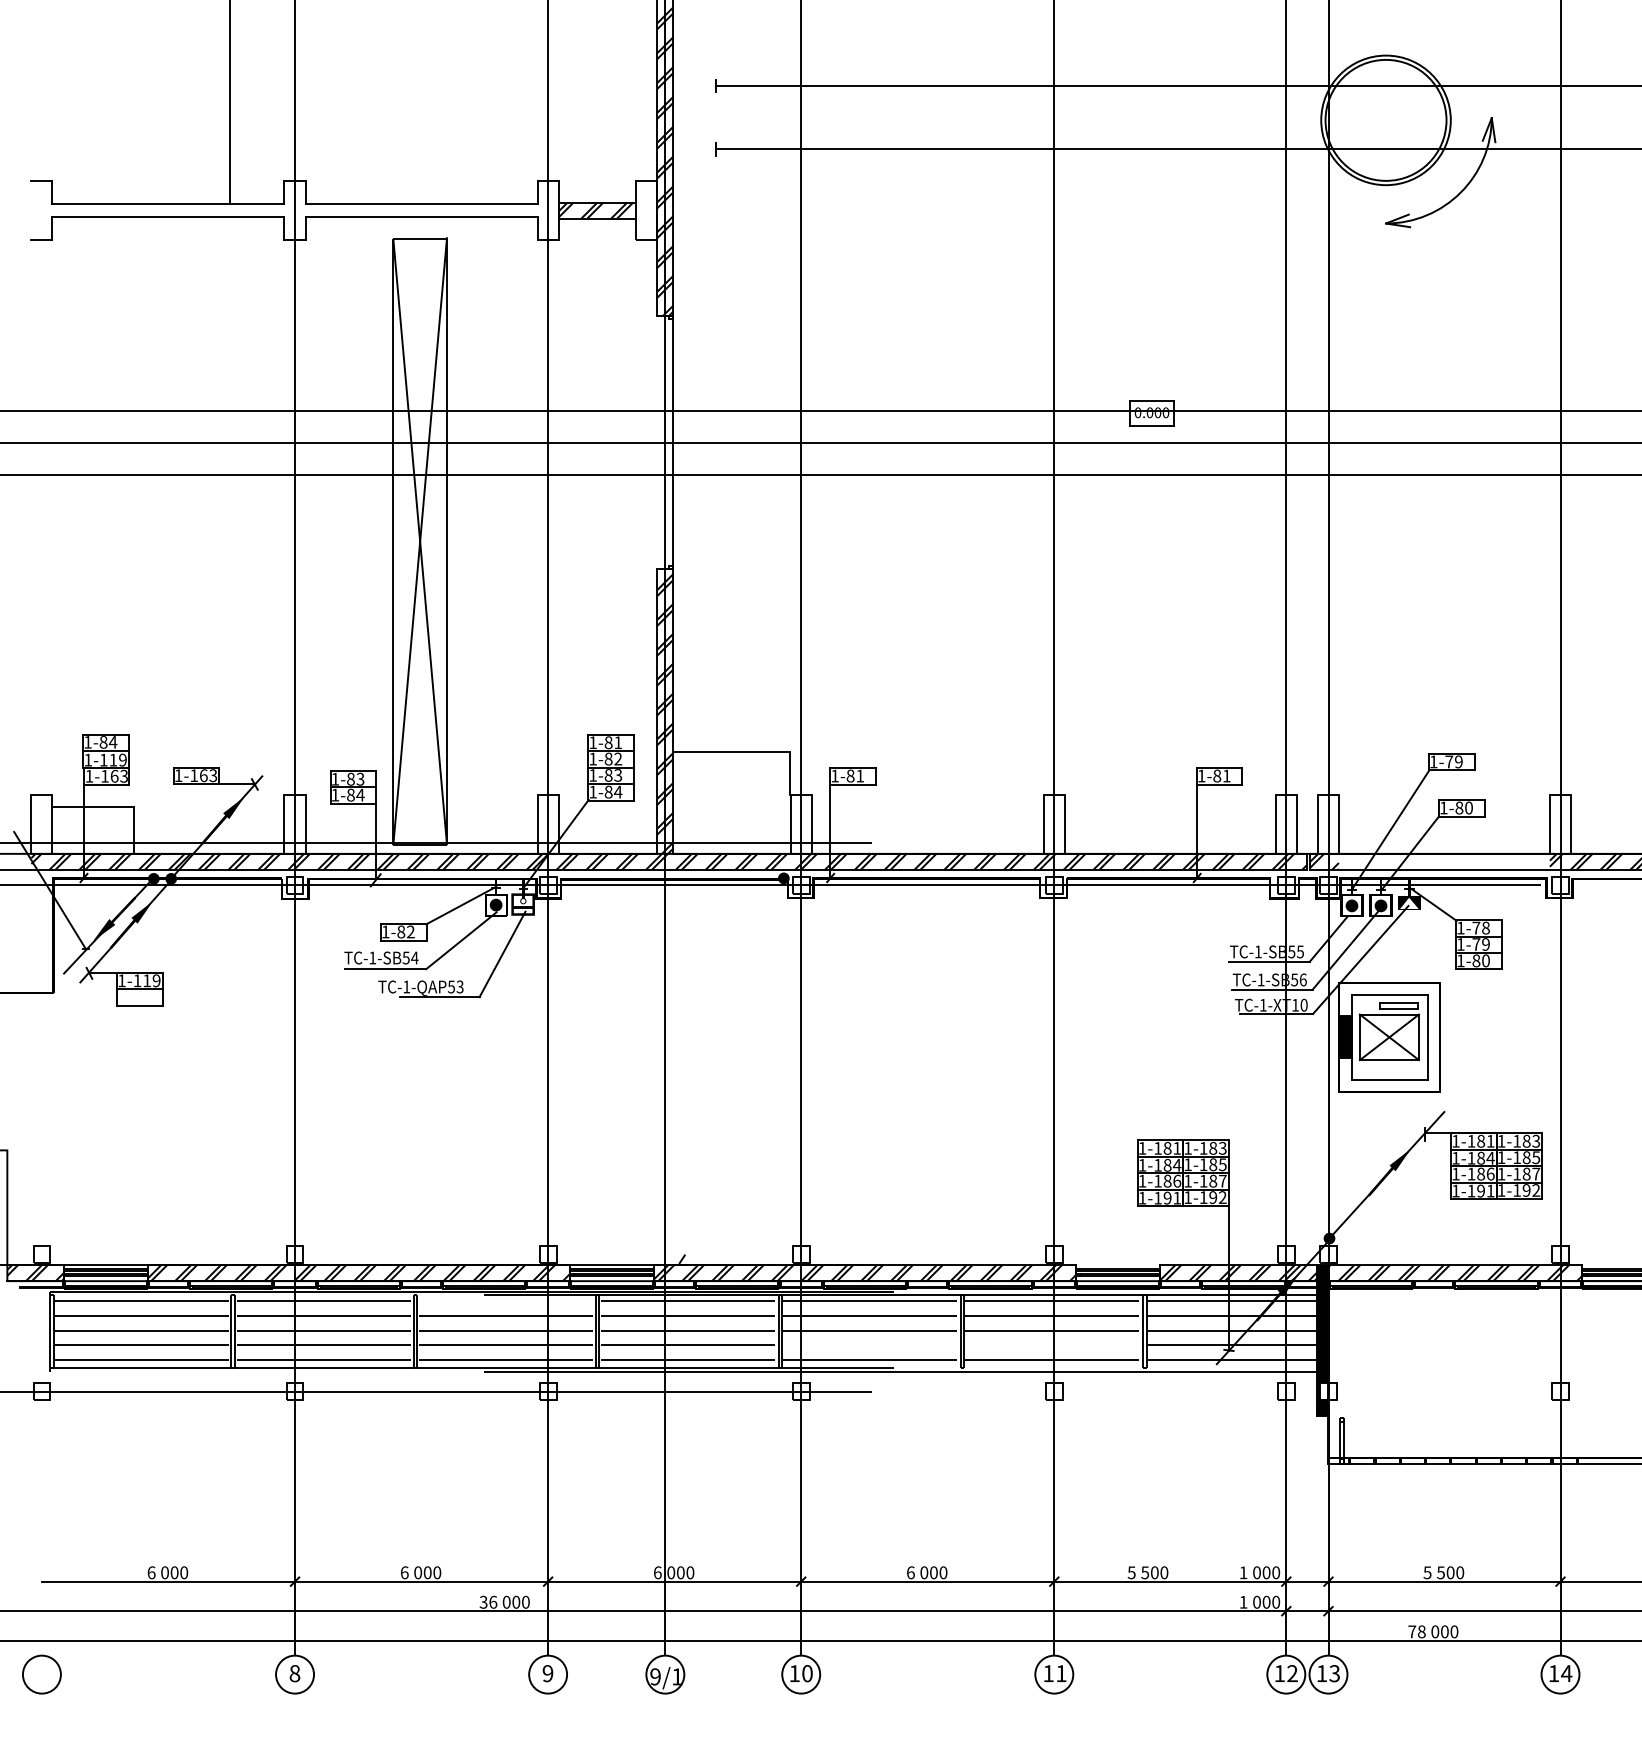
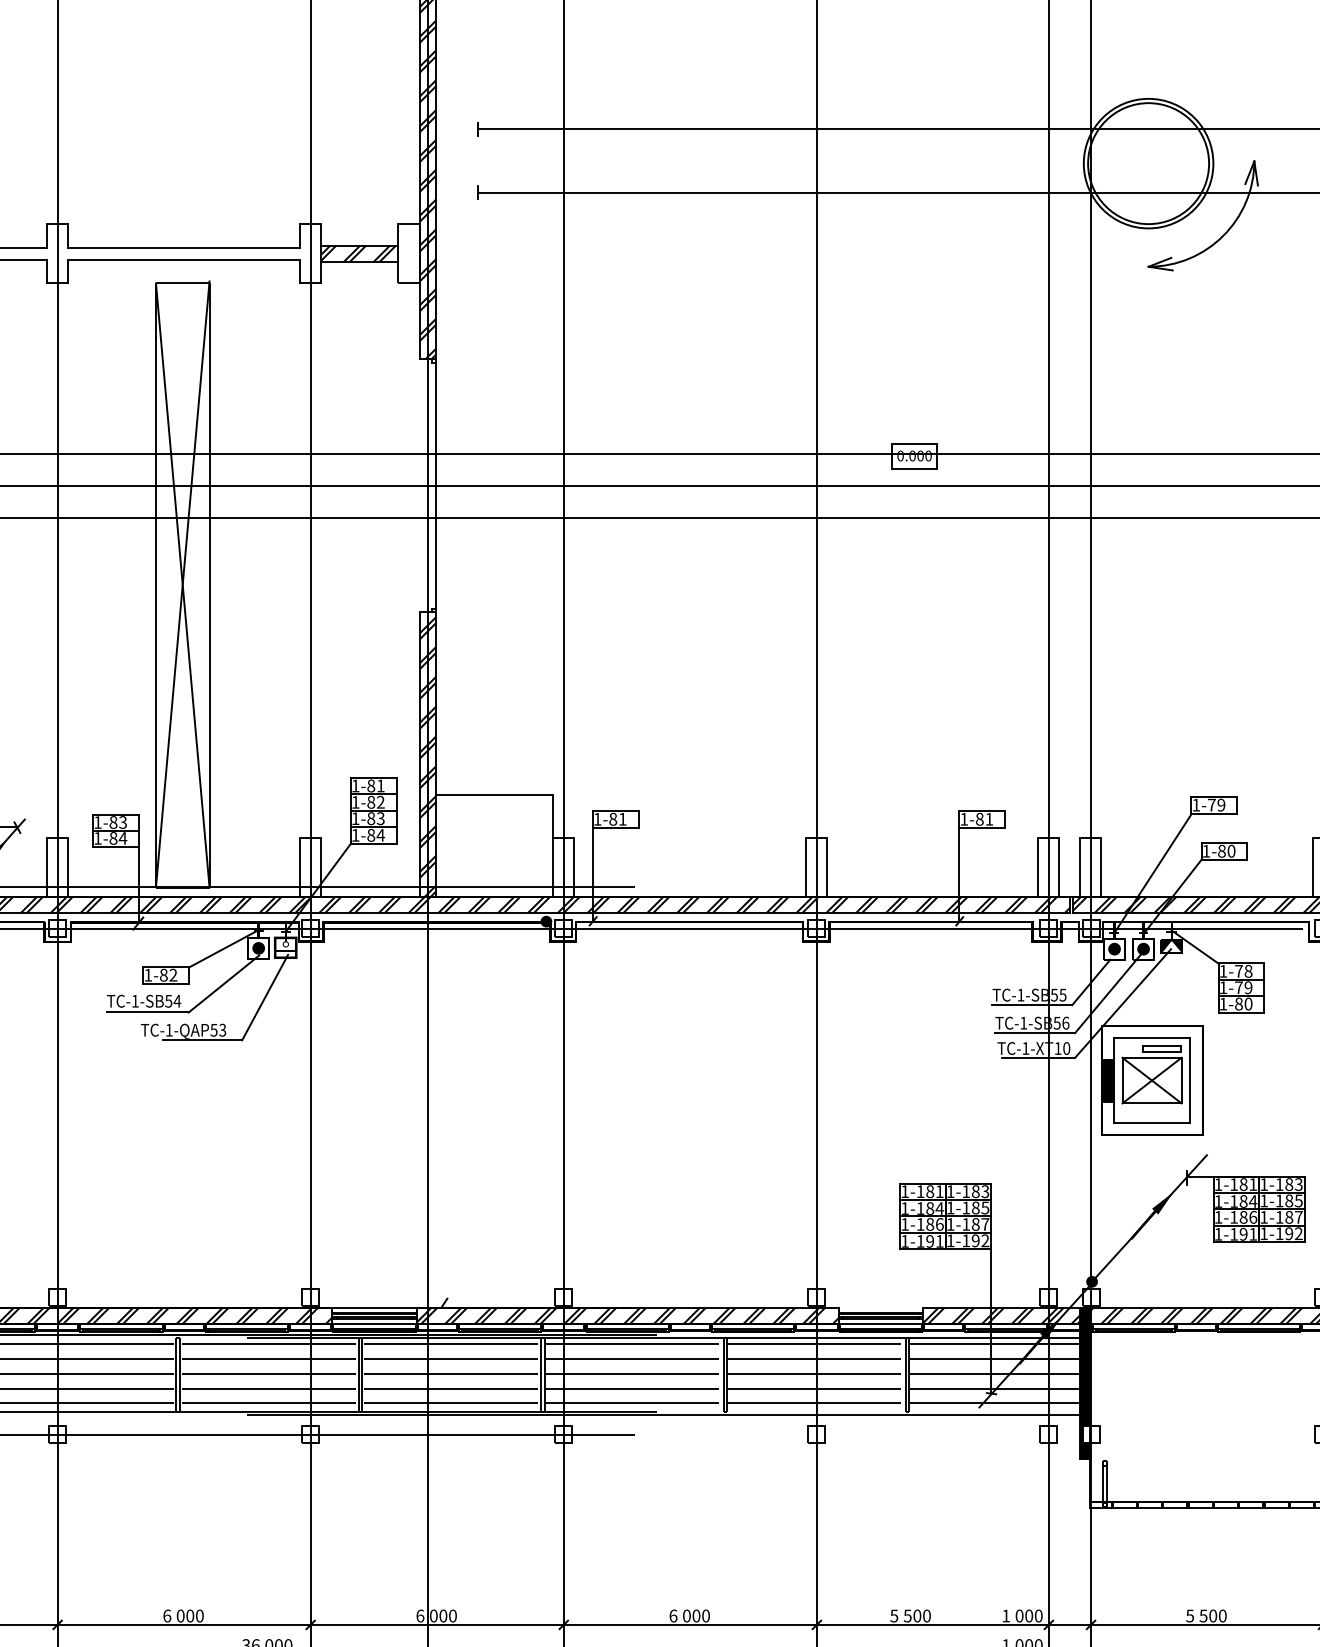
hatch: (1443, 861) -> (1206, 904), added
line: (505, 1301) -> (268, 1344), added
line: (869, 1345) -> (632, 1388), added
line: (1051, 1345) -> (814, 1388), added

